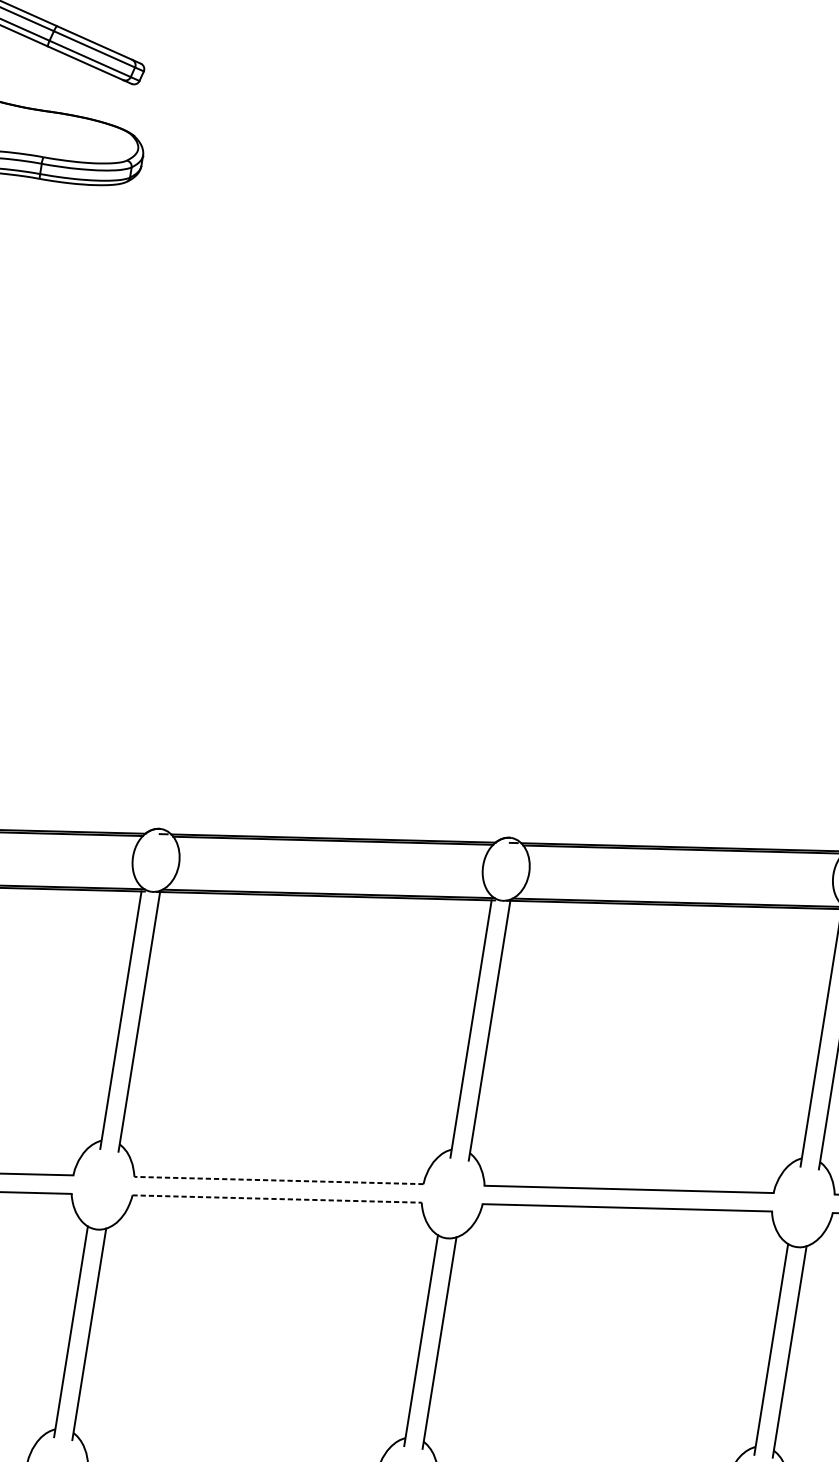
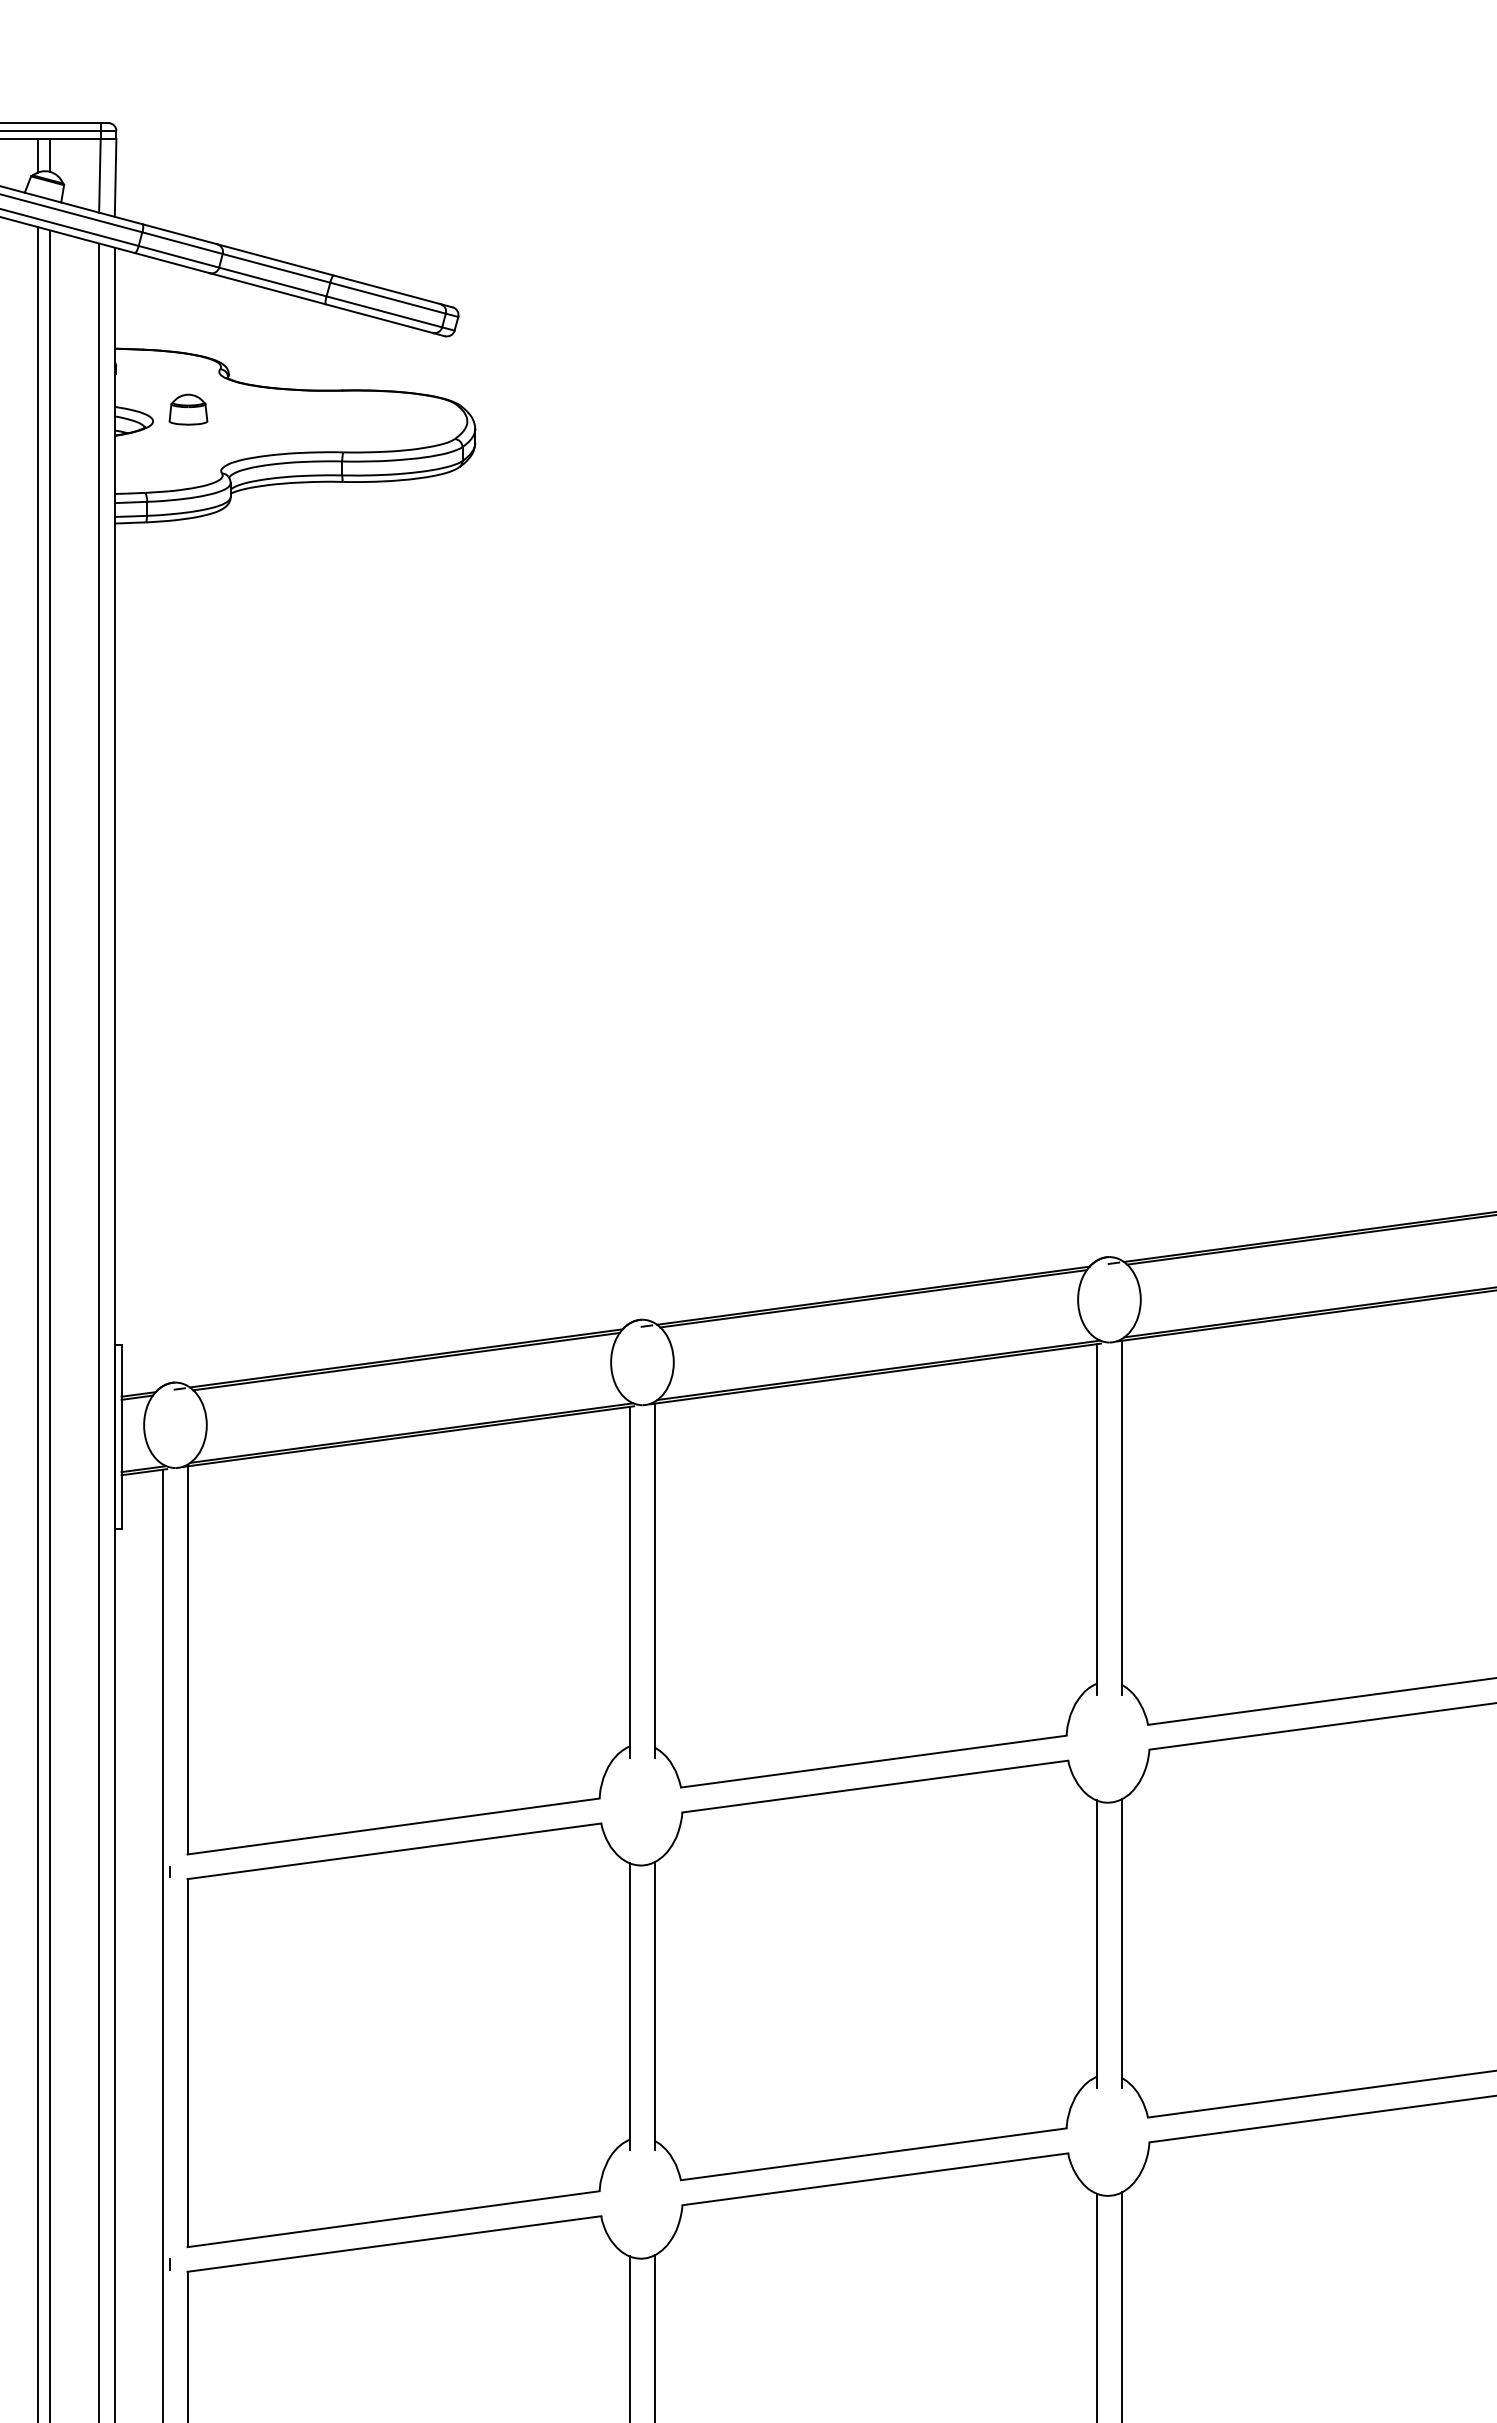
line: (278, 1180) -> (873, 1761), dashed -> solid
line: (277, 1198) -> (875, 1786), dashed -> solid

